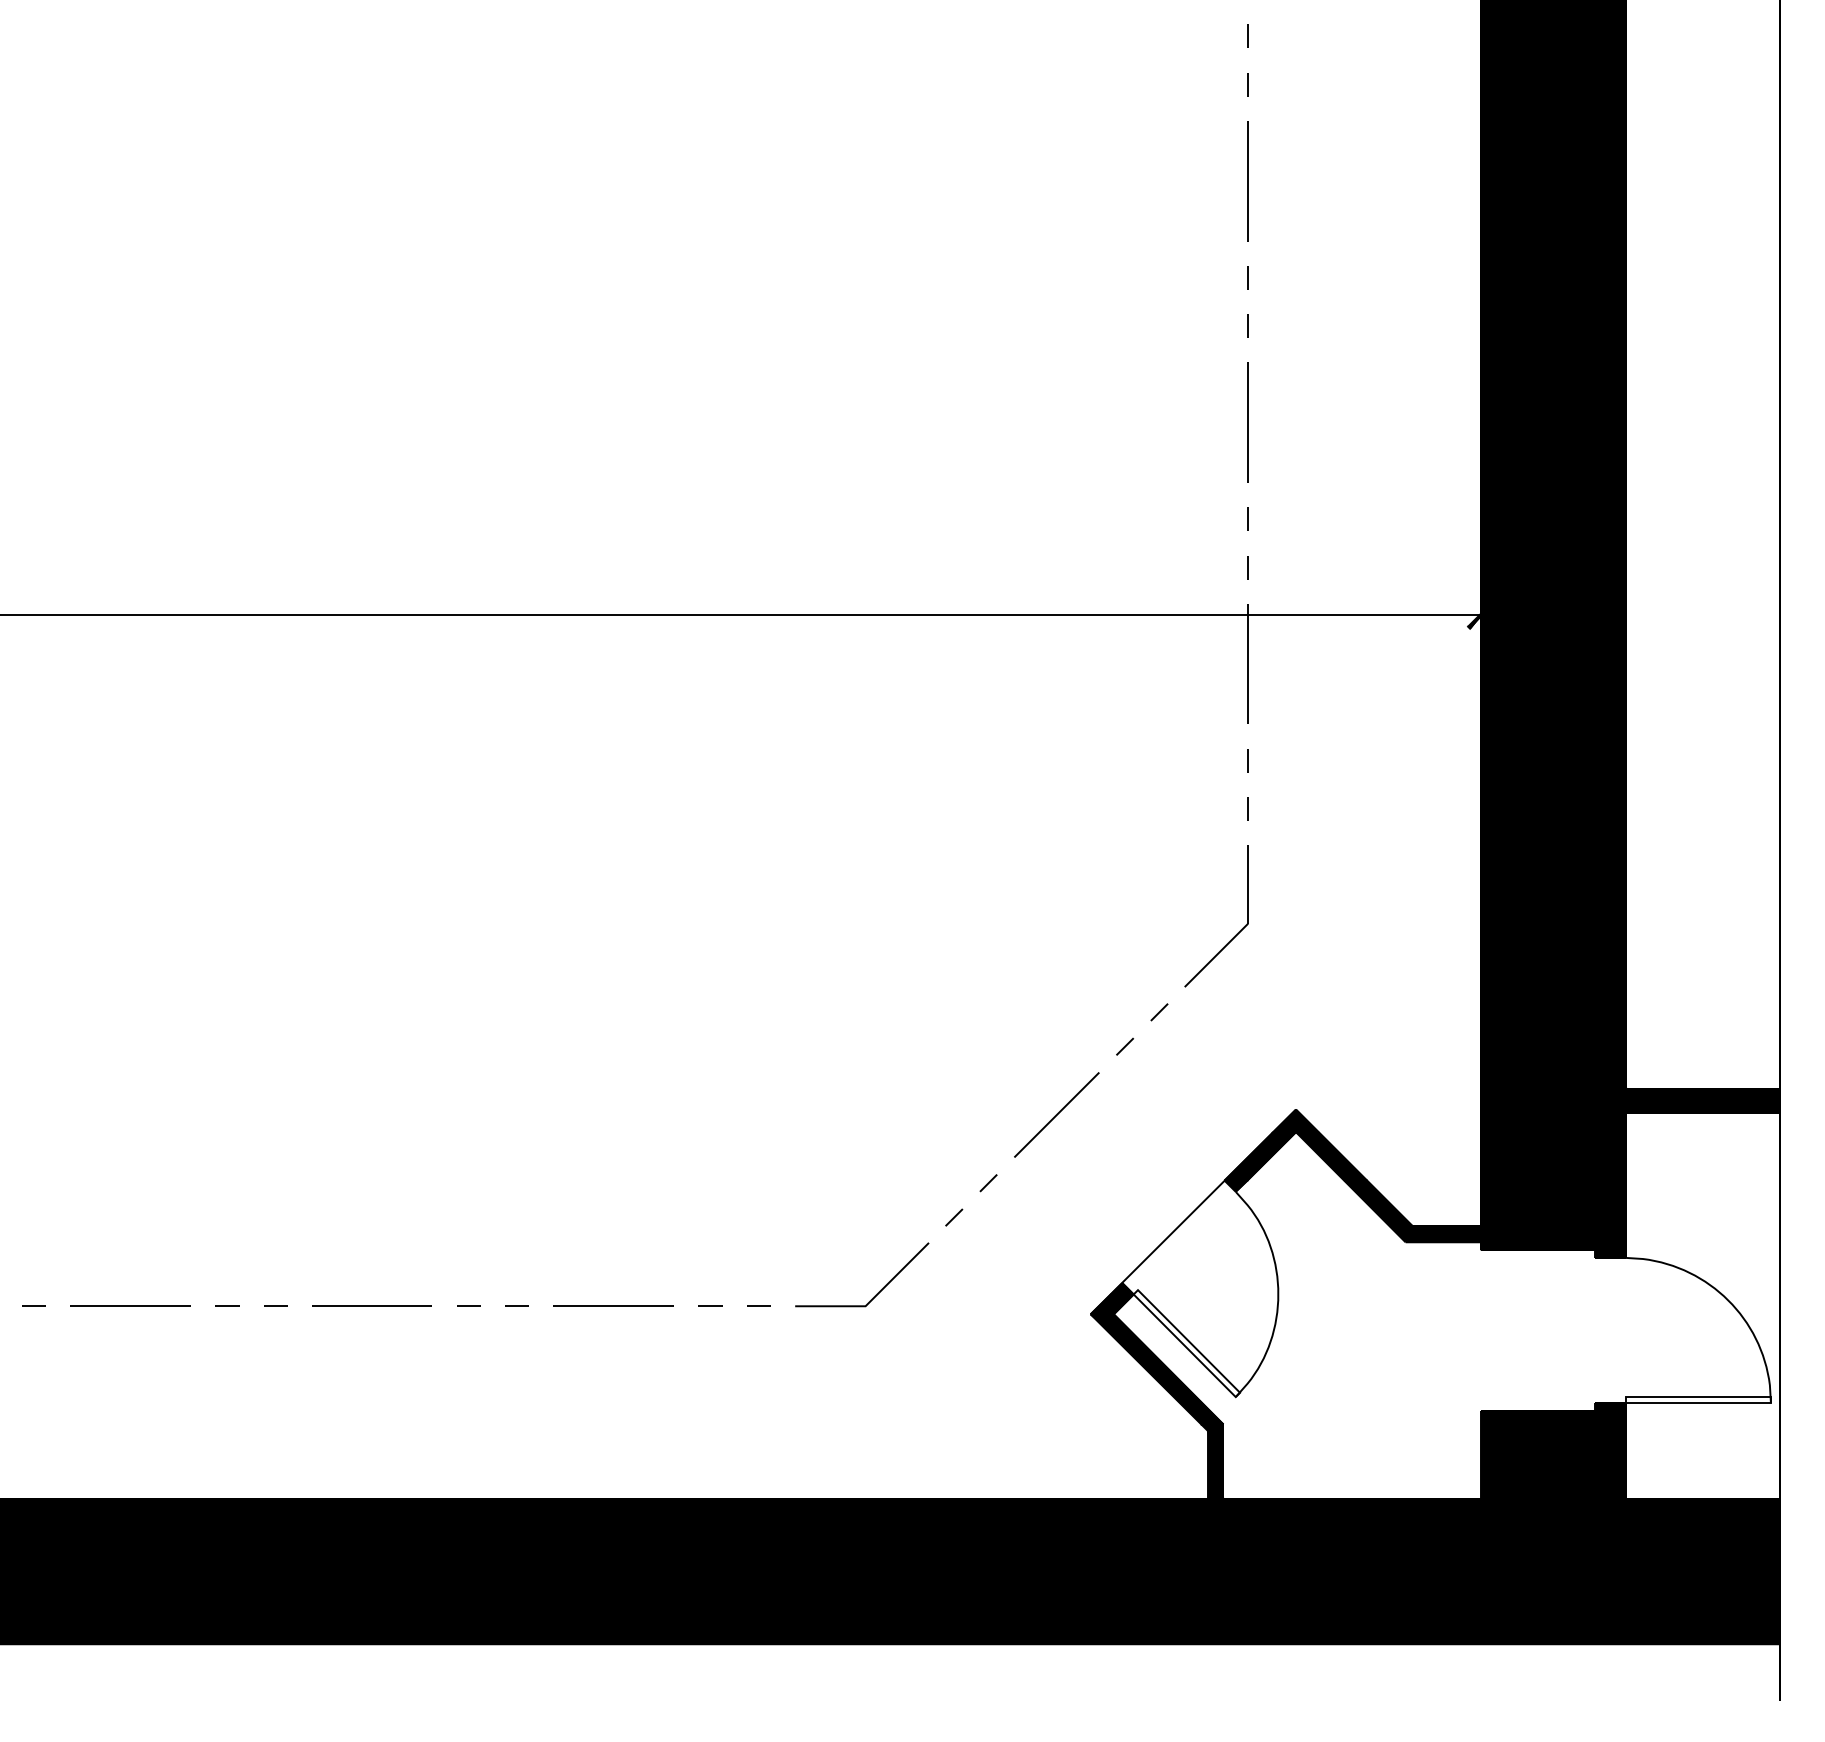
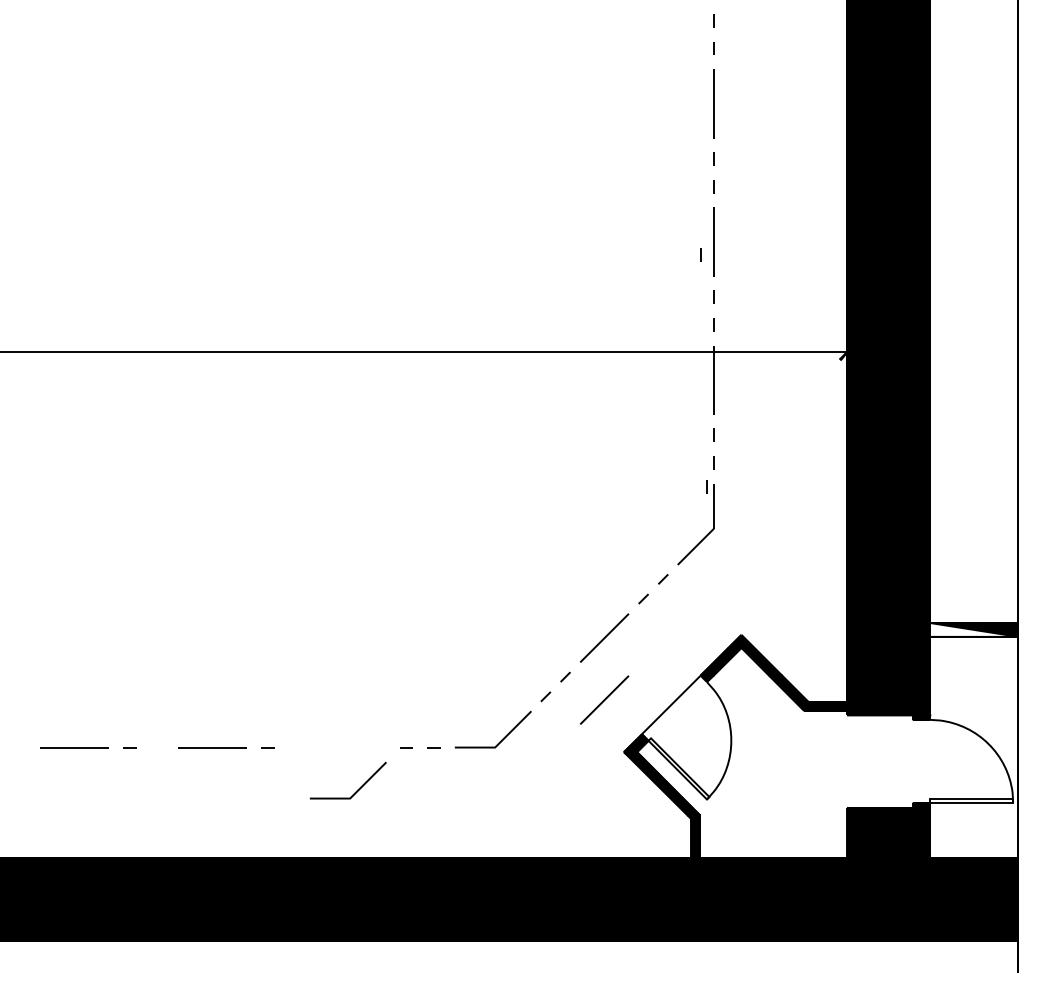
line: (1224, 444) -> (700, 254), added
line: (1234, 850) -> (706, 486), added
fill: (1703, 1099) -> (974, 629), removed
line: (1056, 1222) -> (604, 699), added
line: (32, 1306) -> (18, 747), removed
line: (275, 1306) -> (157, 747), removed
line: (516, 1306) -> (295, 747), removed
line: (614, 1306) -> (351, 747), removed
line: (625, 1379) -> (357, 789), added

